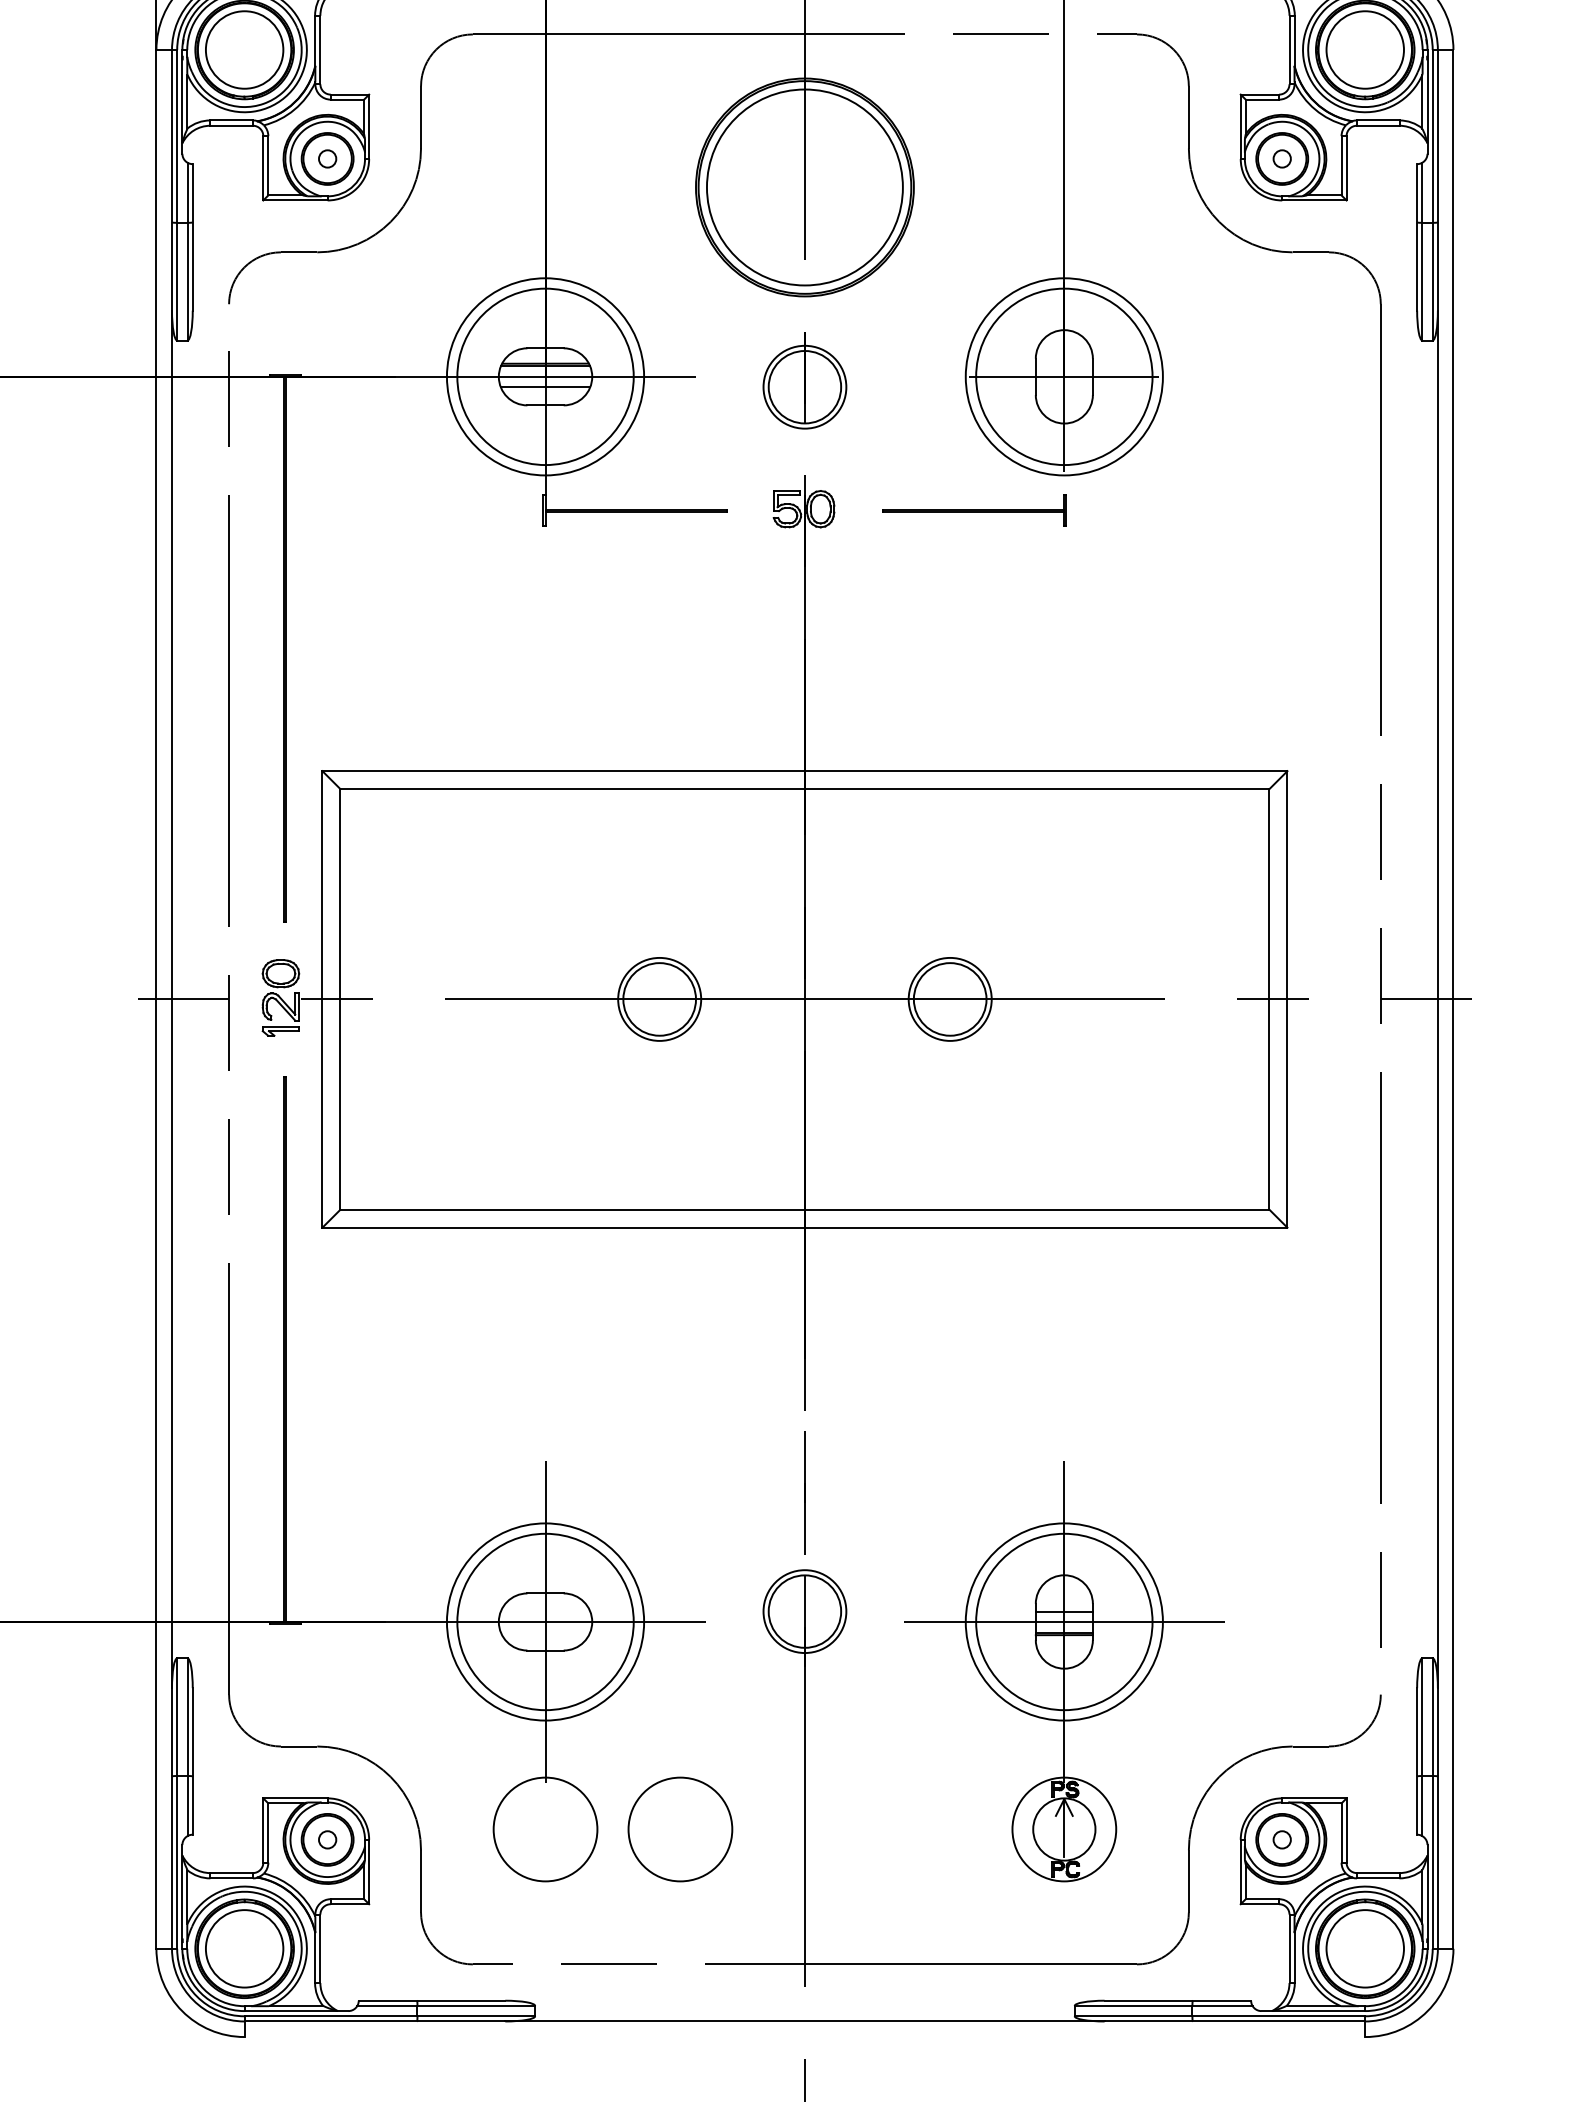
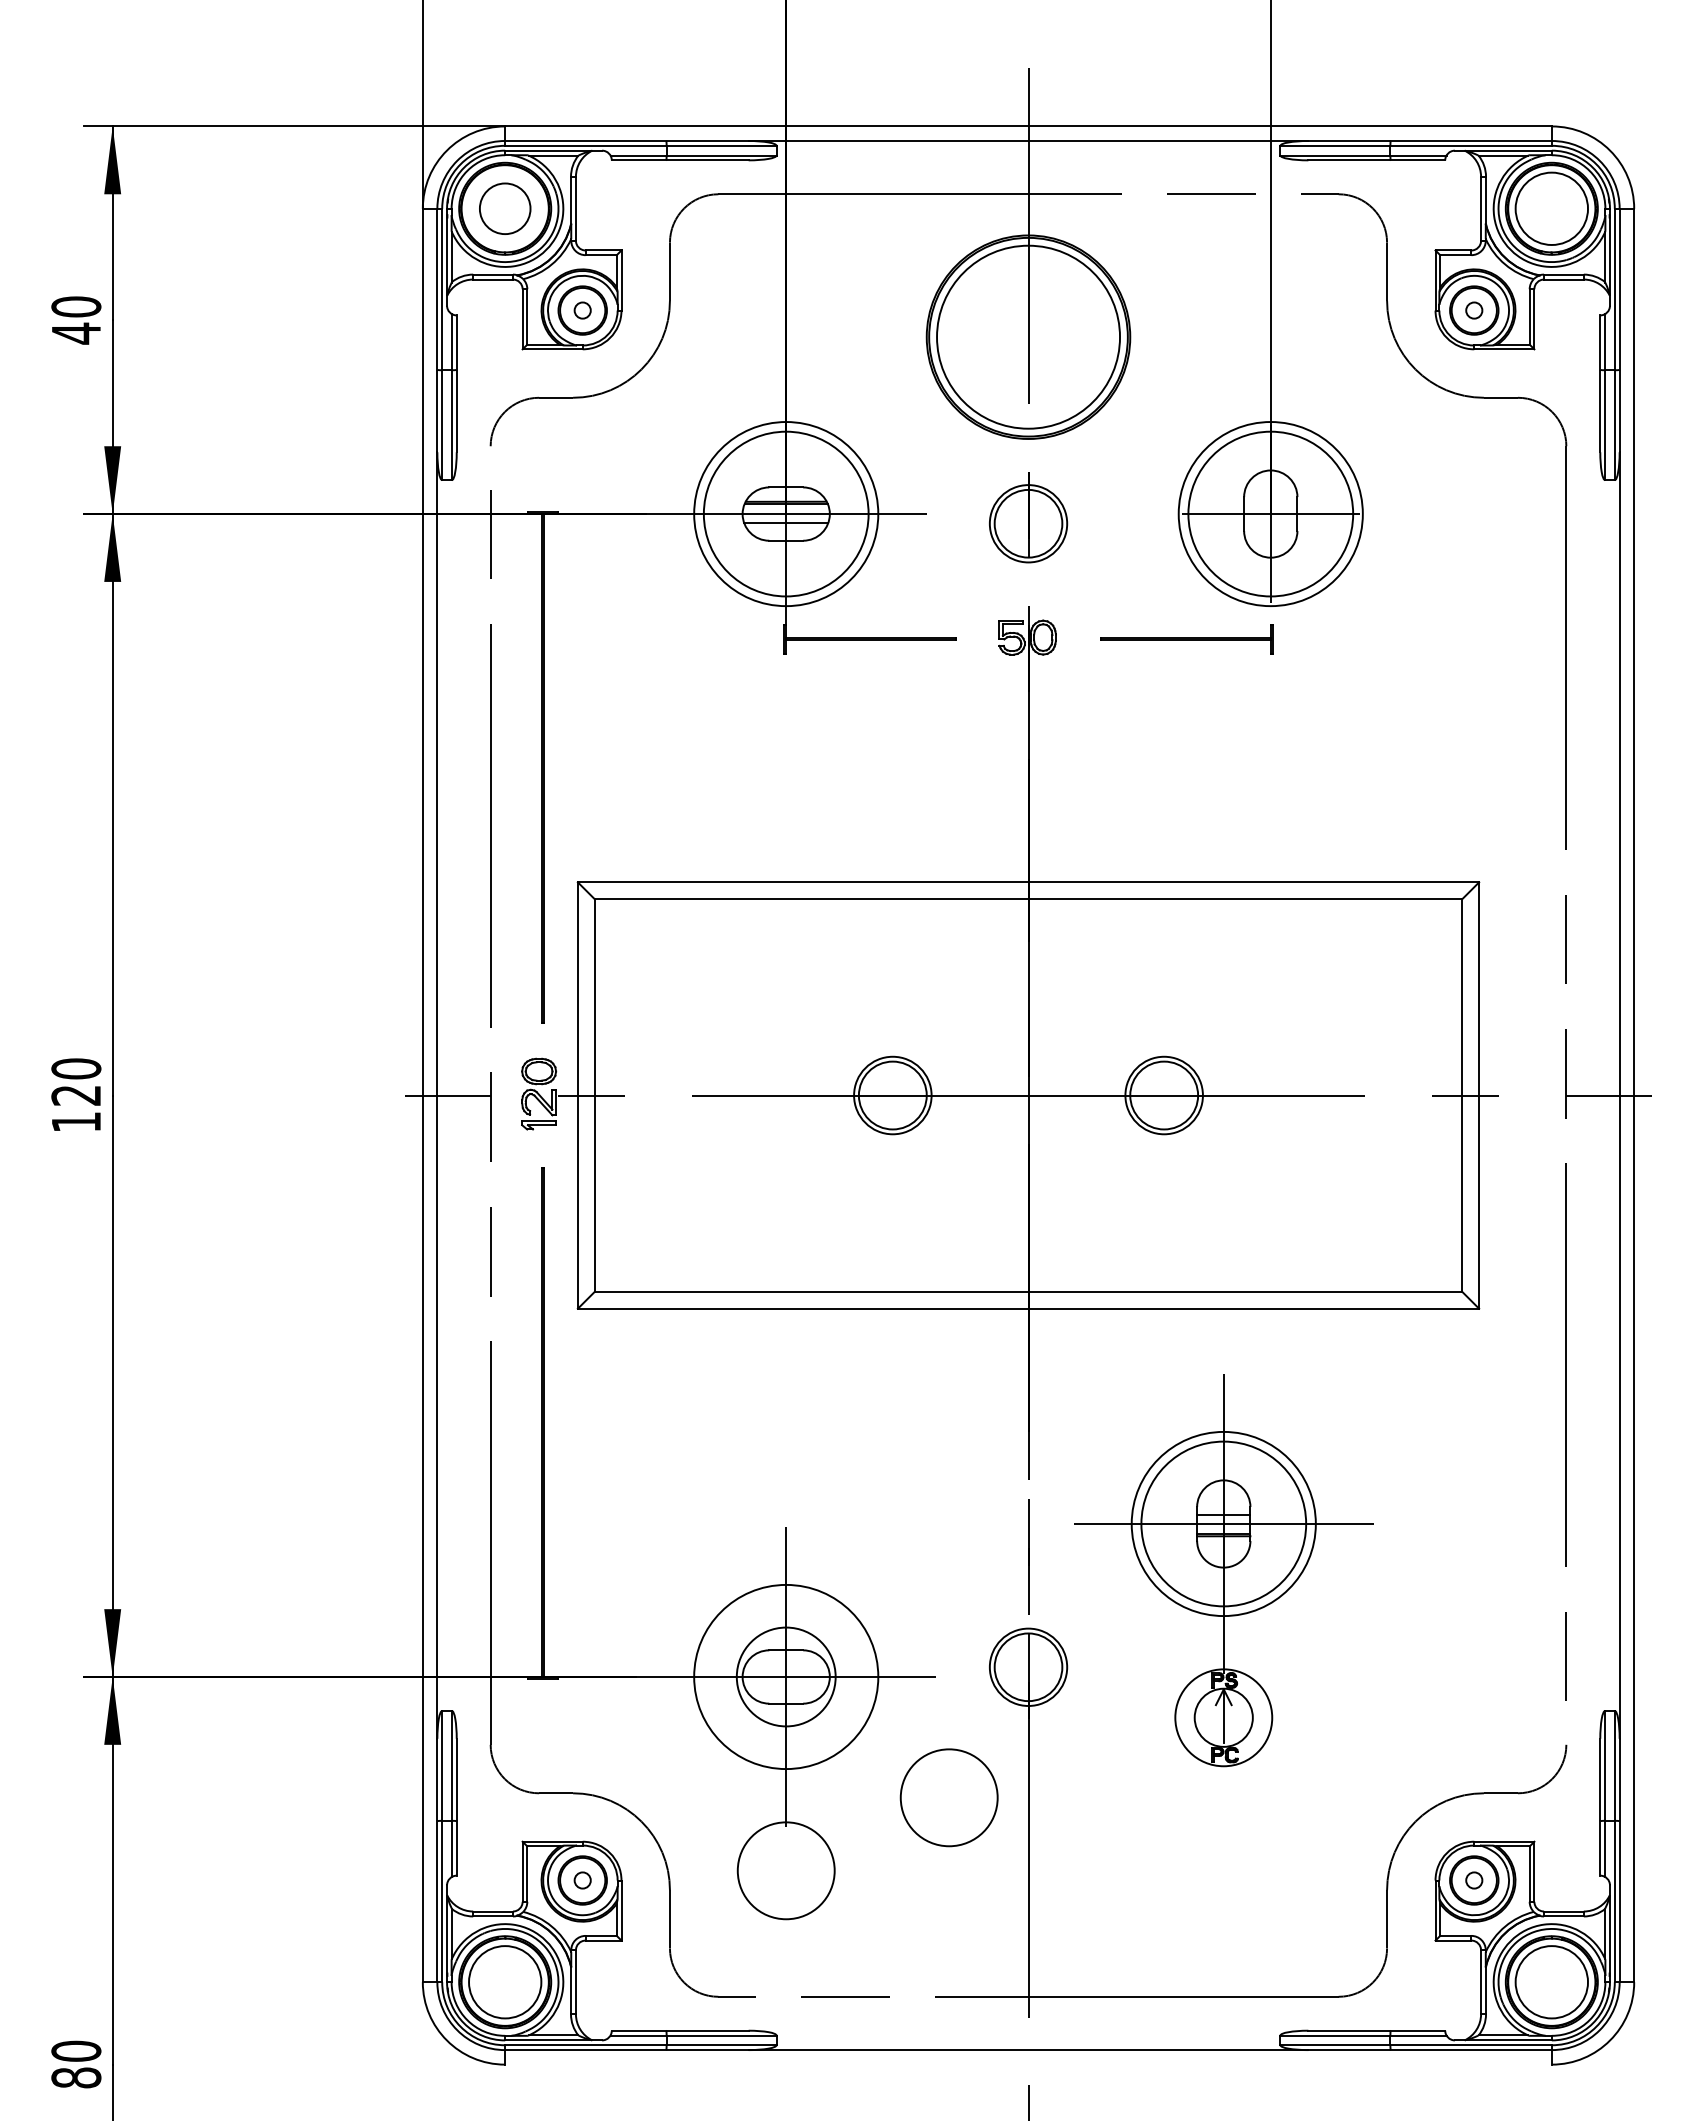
circle: (244, 49) -> (505, 208), size x0.7
circle: (544, 1621) -> (785, 1676), size x0.6
part: (1064, 1671) -> (1223, 1570), moved
circle: (679, 1829) -> (948, 1797), moved

